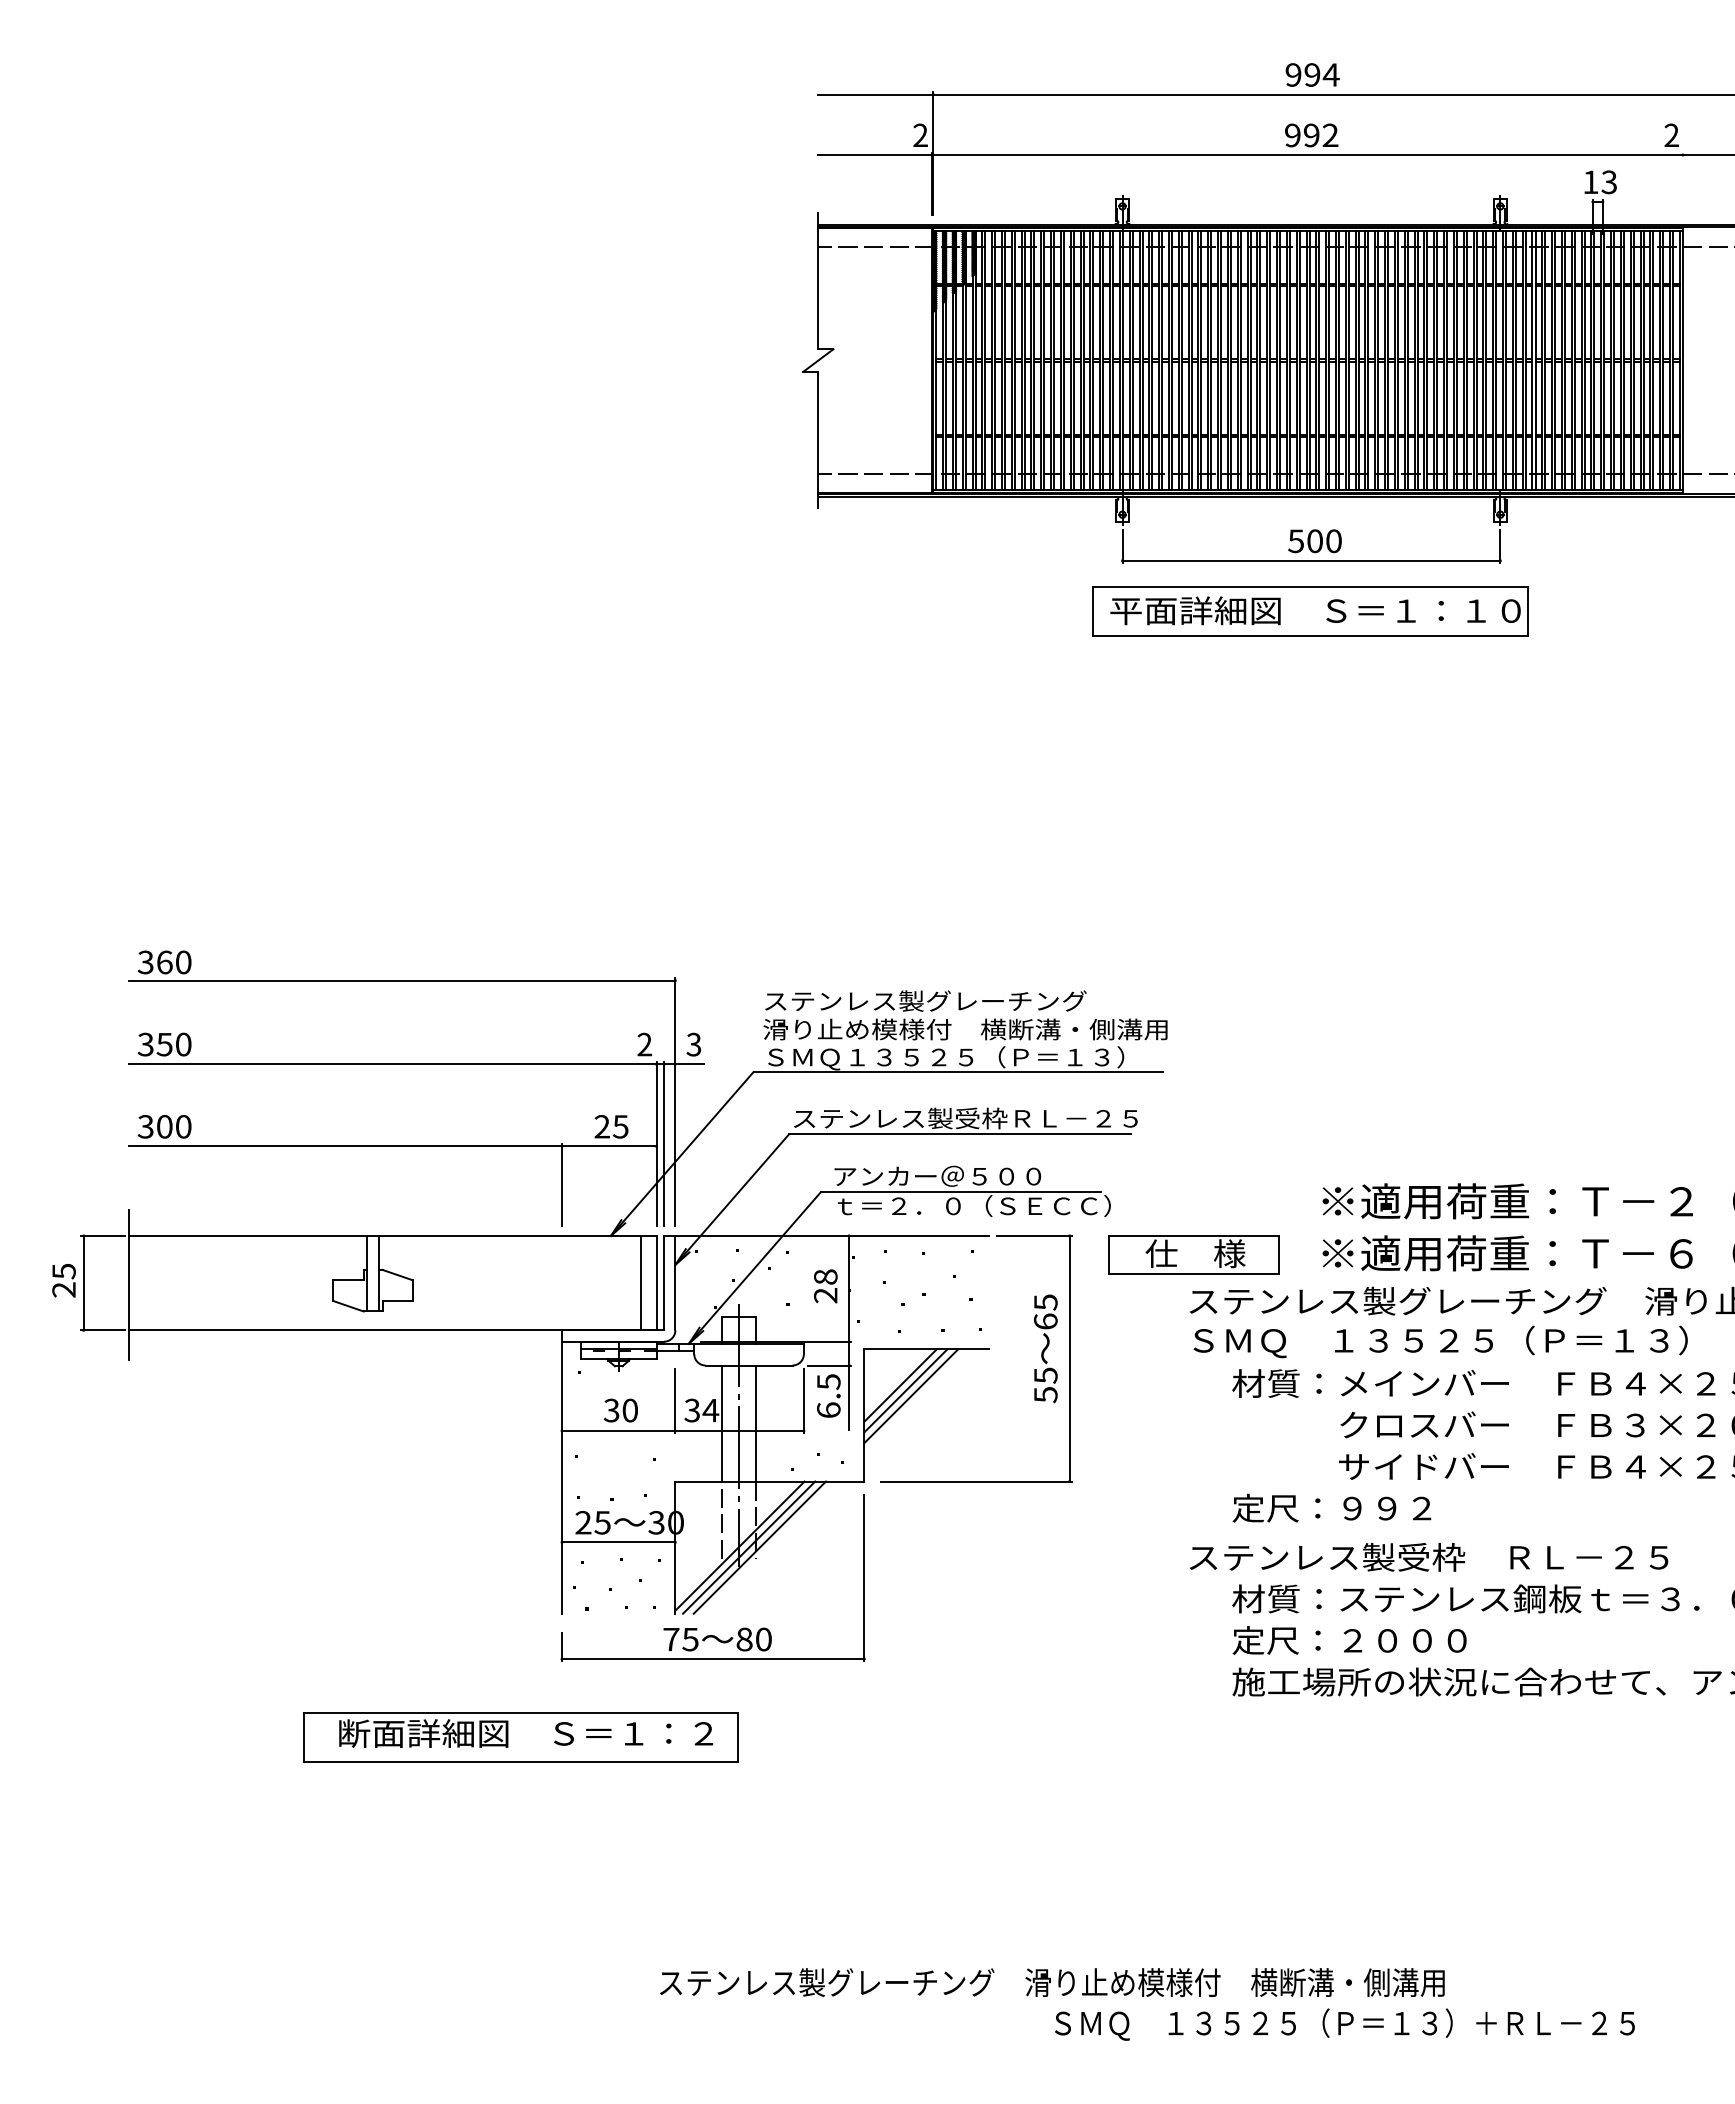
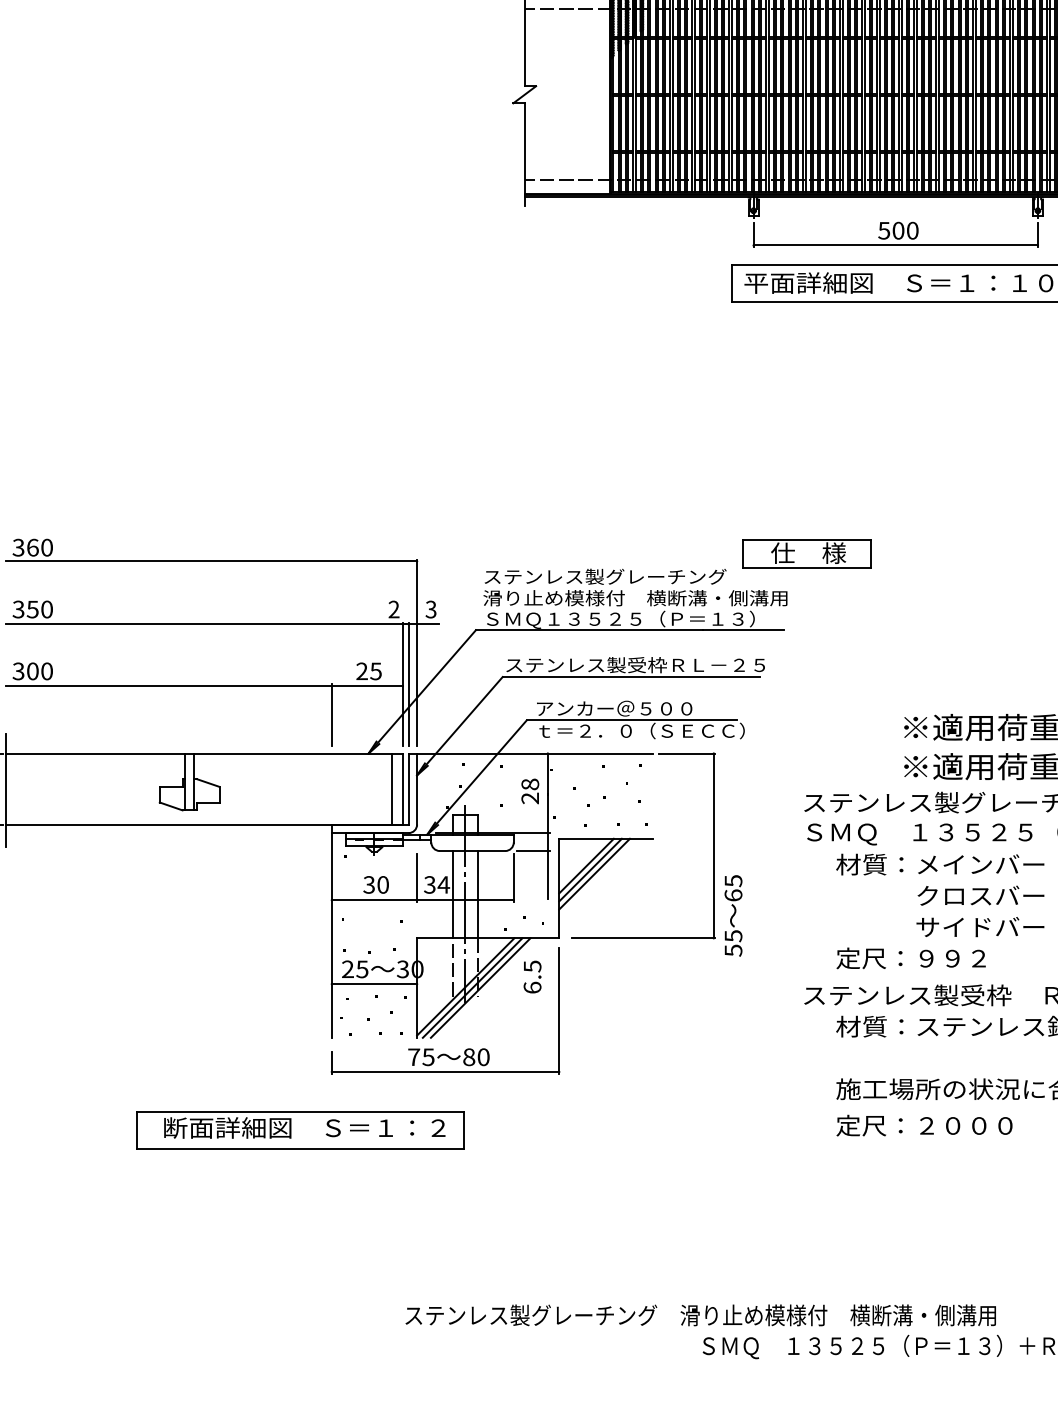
part: (1193, 1254) -> (806, 553), moved
text: (1045, 1348) -> (733, 915), moved
text: (828, 1395) -> (532, 976), moved
text: (1349, 1640) -> (924, 1125), moved

